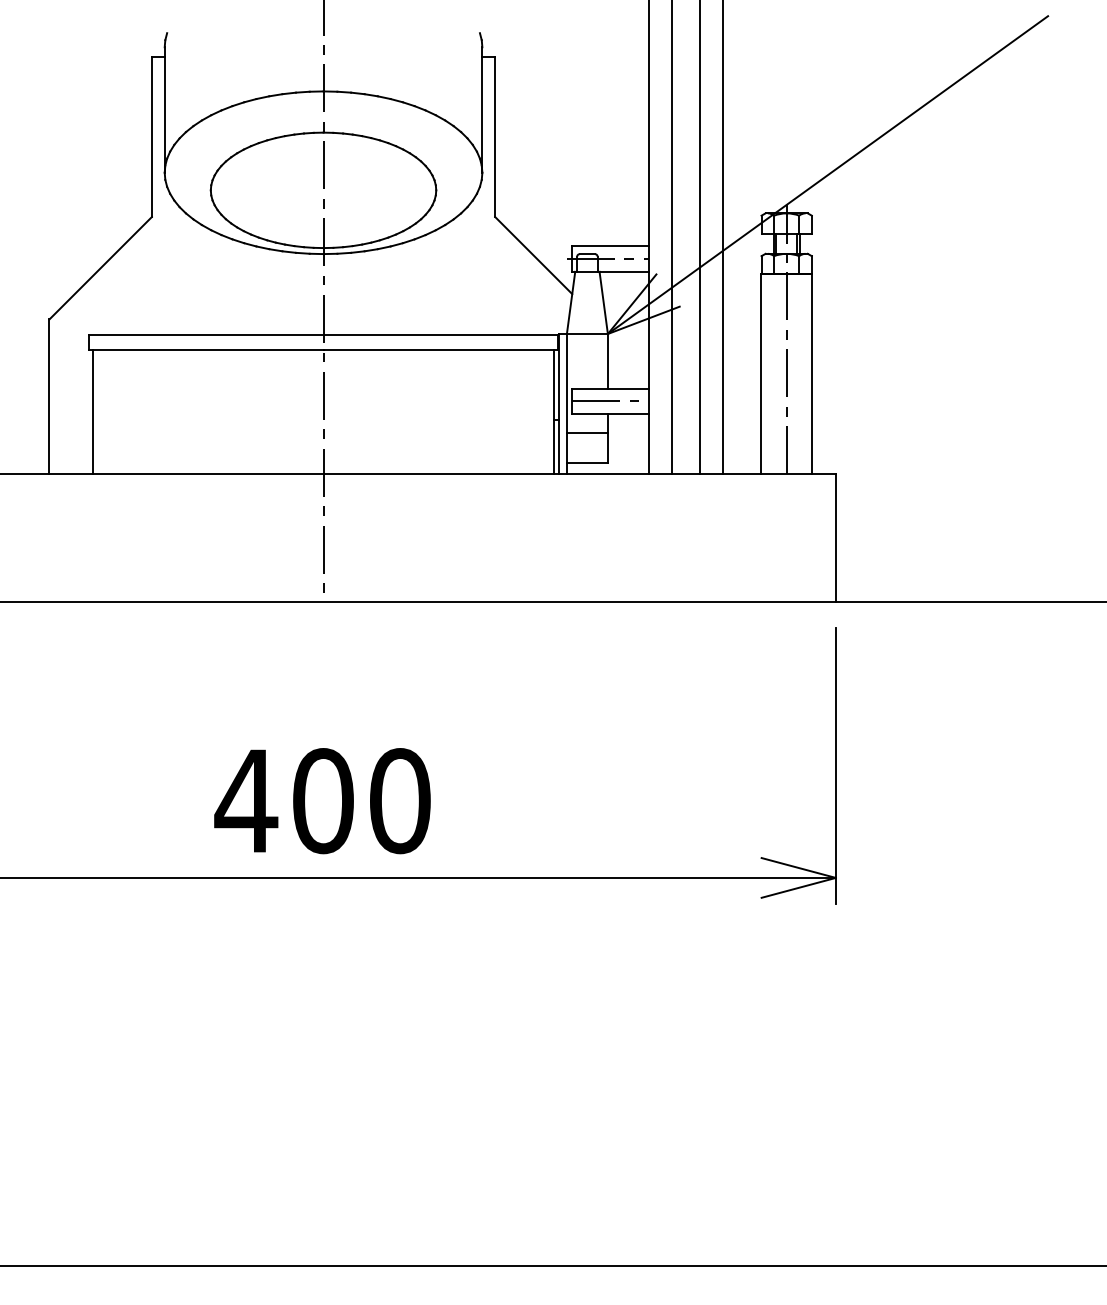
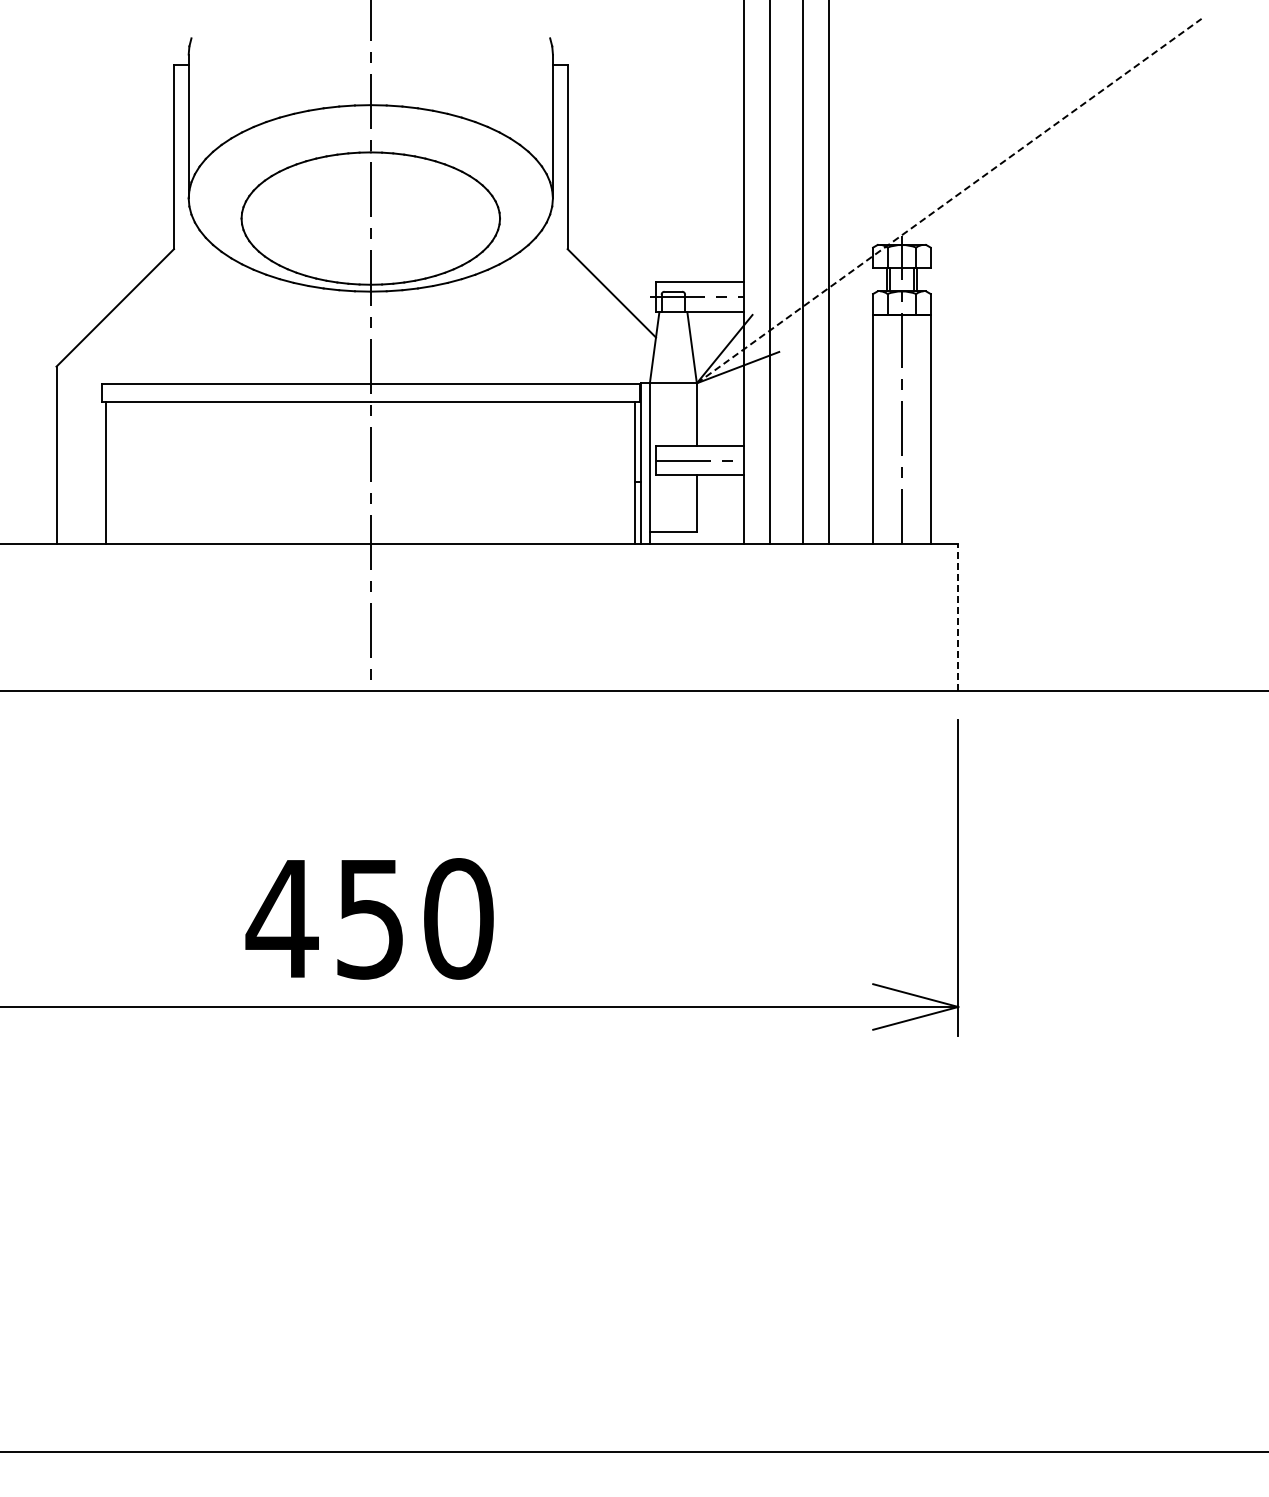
line: (828, 174) -> (949, 200), solid -> dashed
line: (586, 432) -> (672, 496), removed
line: (836, 537) -> (958, 616), solid -> dashed
text: (323, 800) -> (370, 918), 400 -> 450

